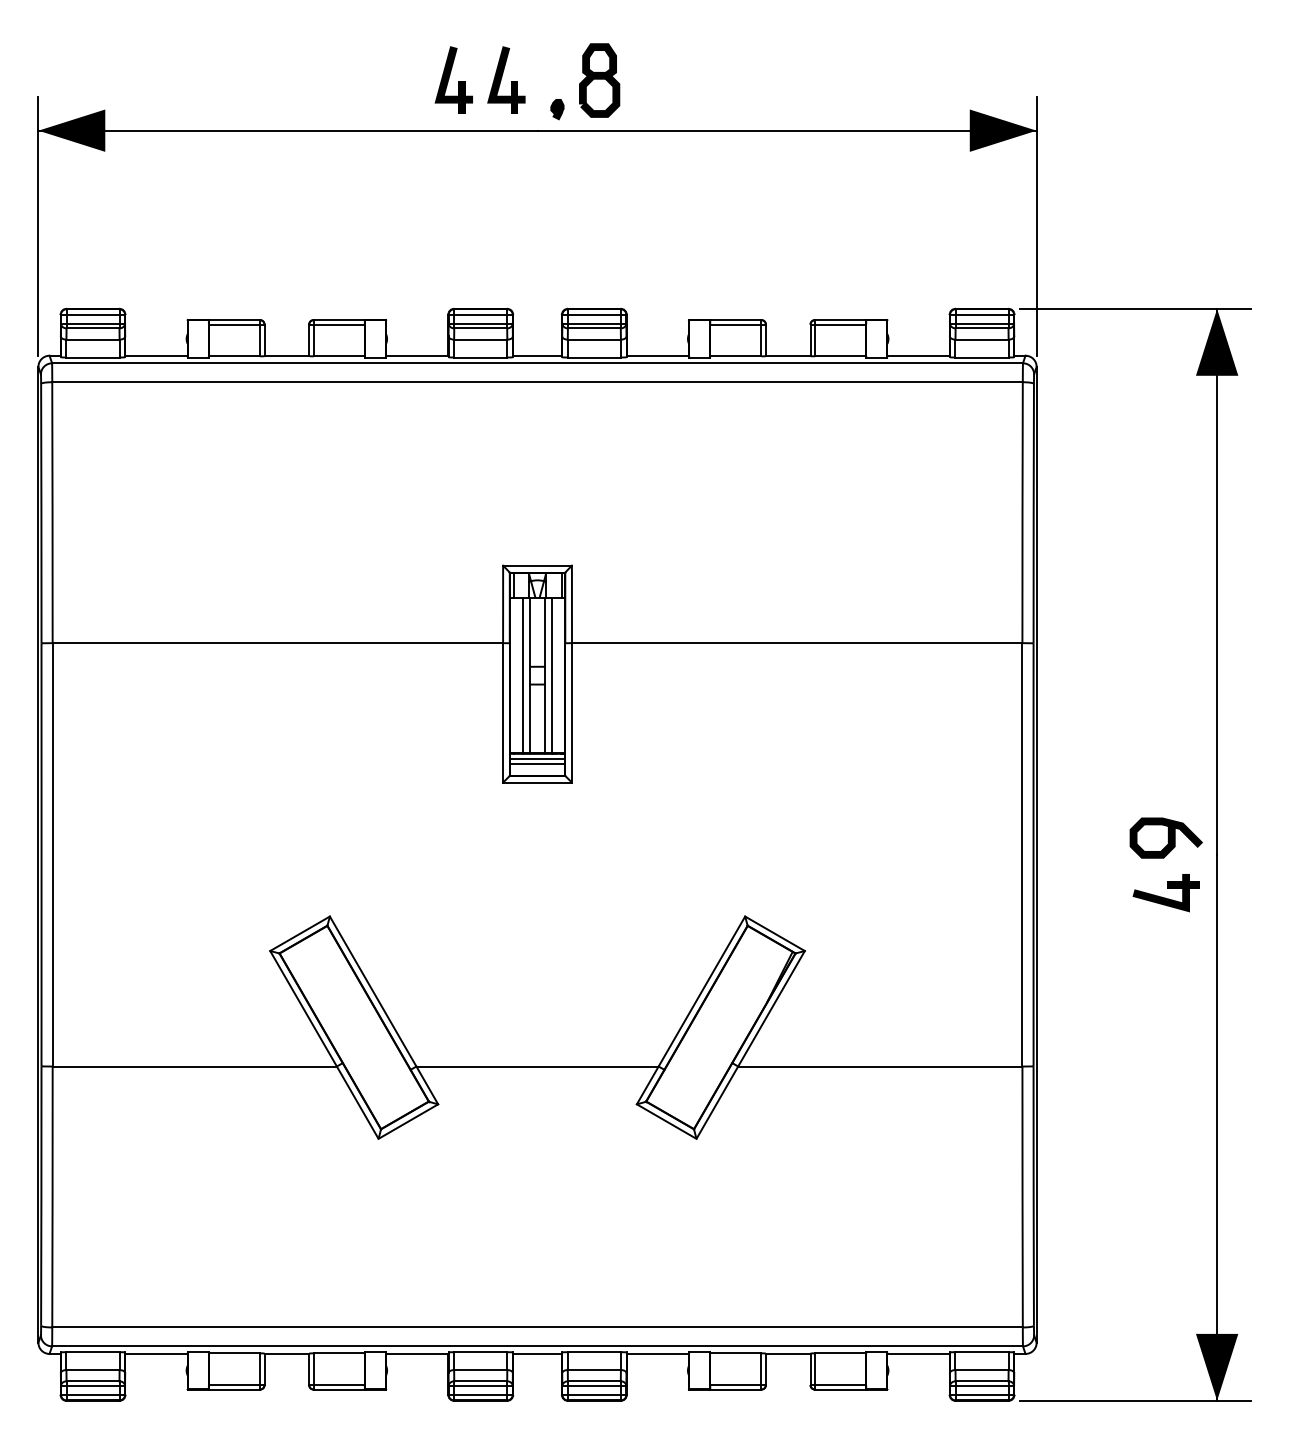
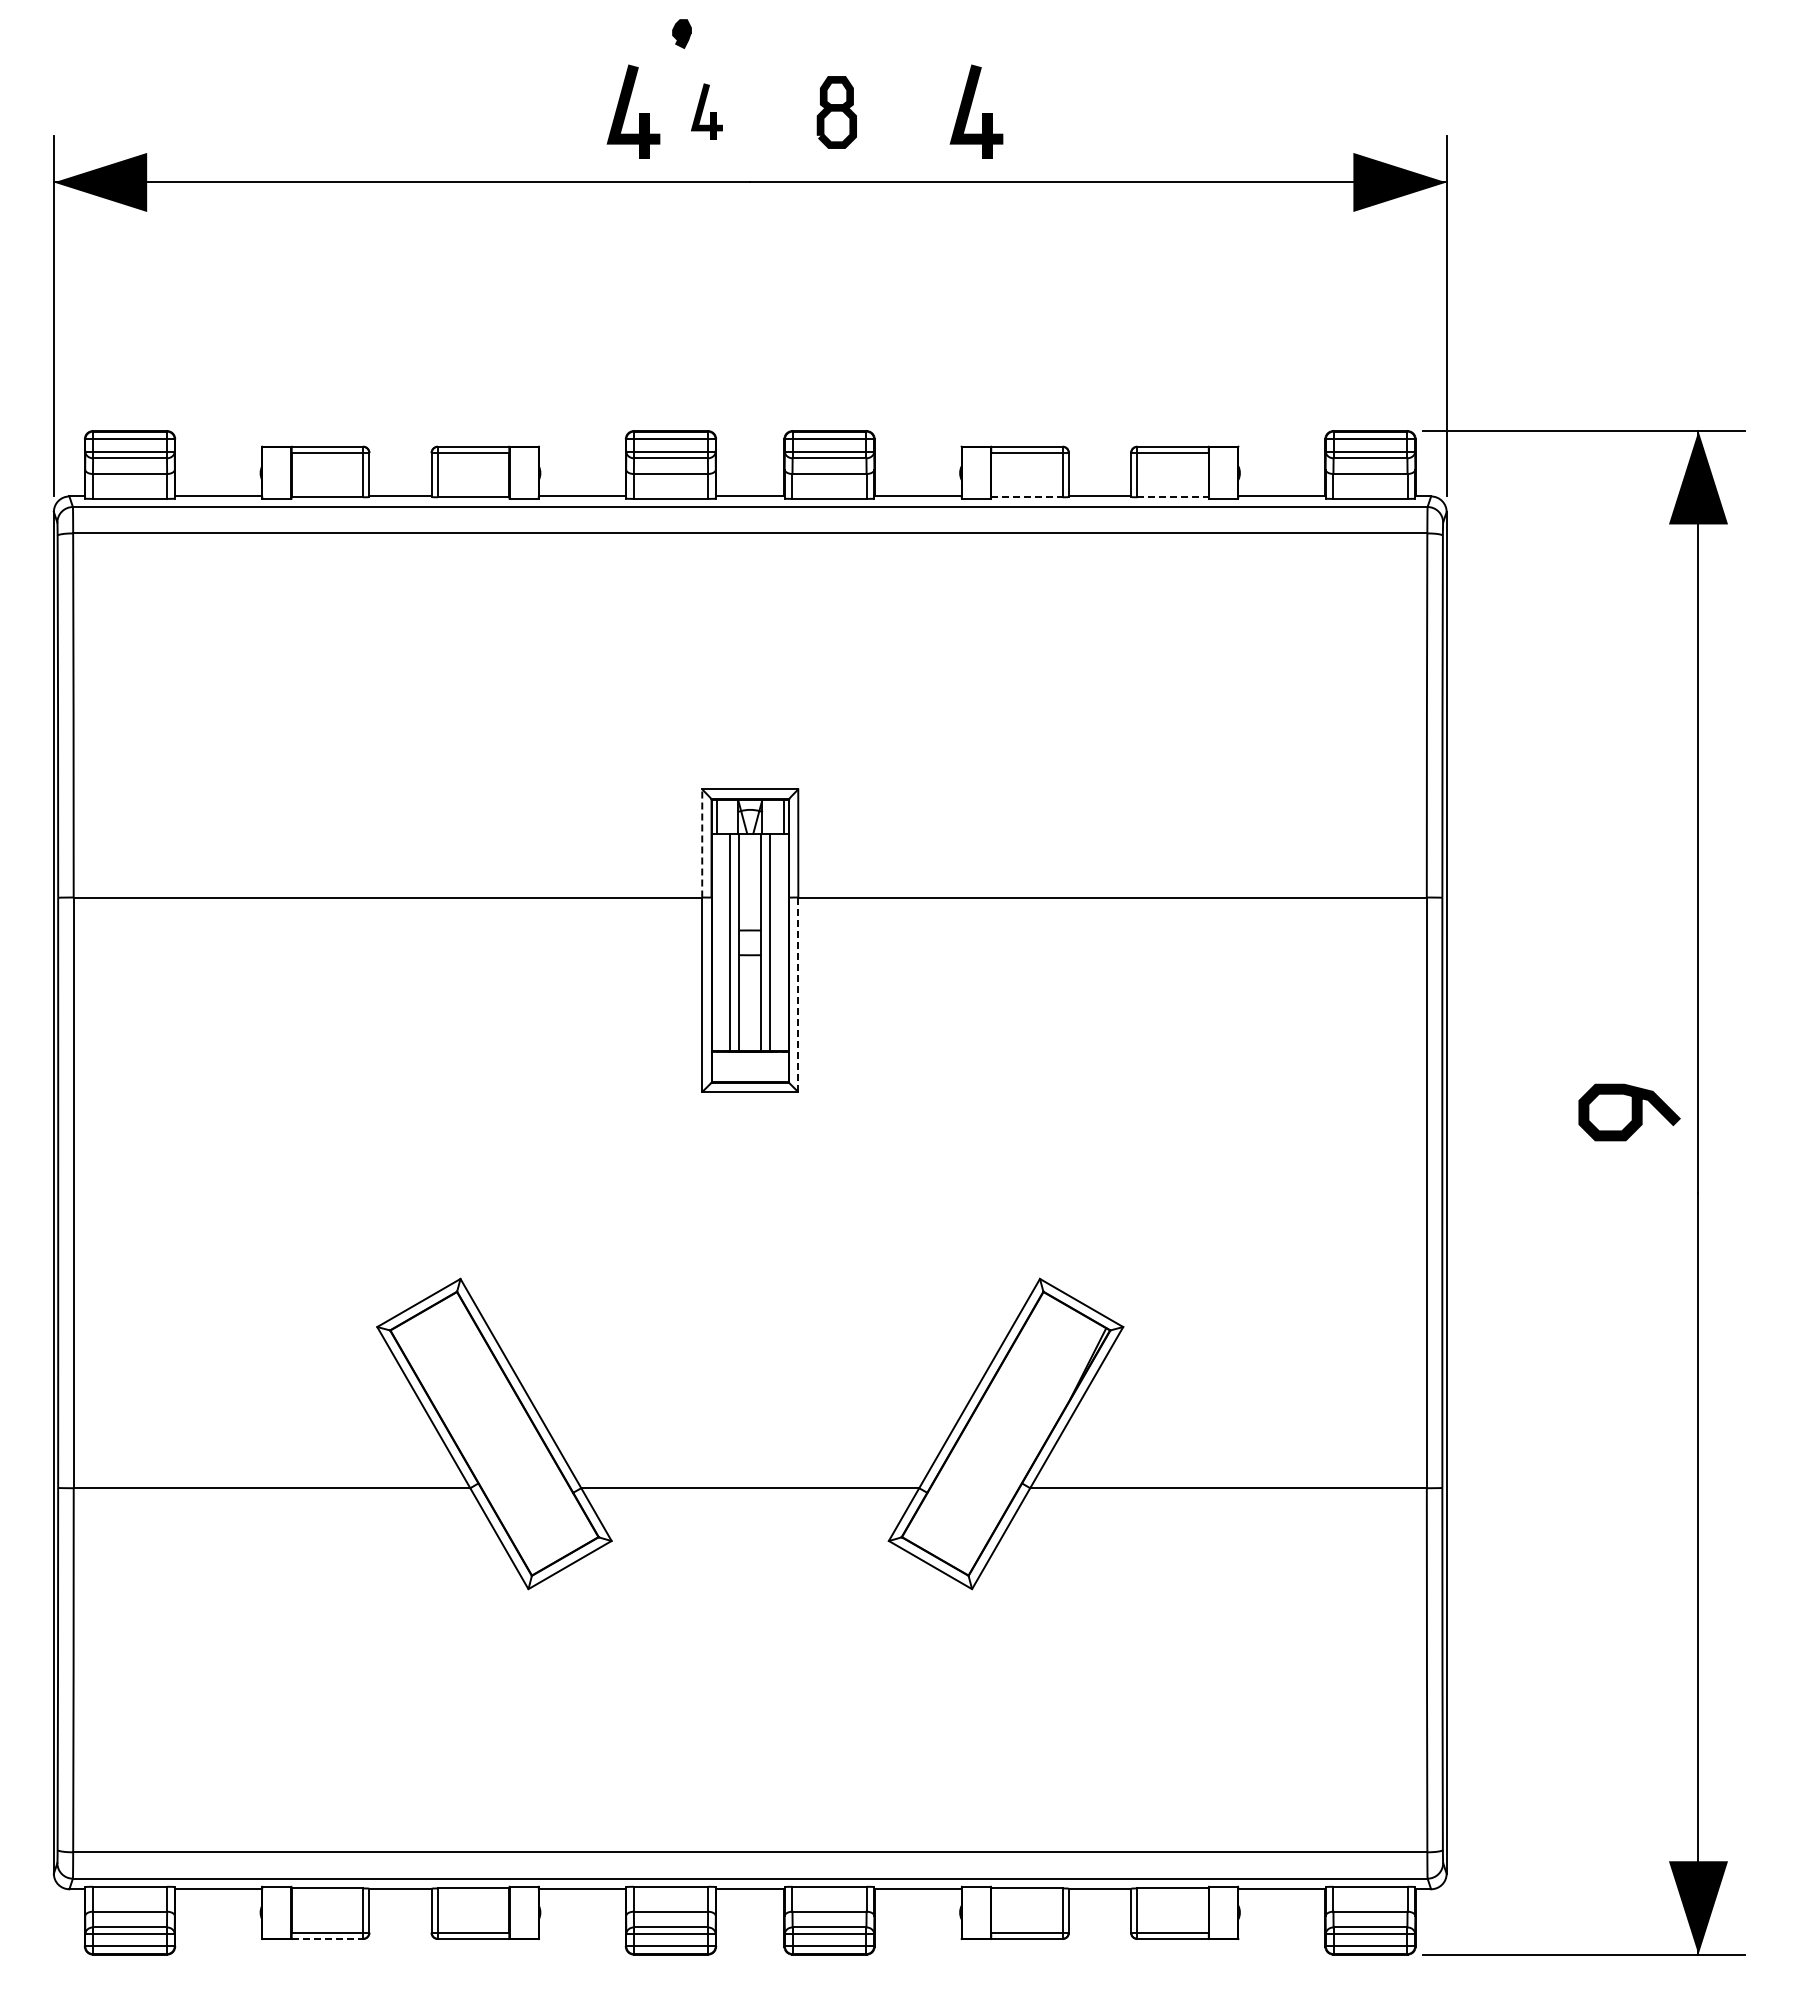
part: (506, 79) -> (706, 111), size x0.6
part: (695, 79) -> (970, 110), added
part: (599, 80) -> (836, 112), size x0.7
part: (557, 109) -> (681, 33), moved
line: (735, 356) -> (1026, 497), solid -> dashed
line: (840, 356) -> (1173, 497), solid -> dashed
line: (503, 603) -> (702, 842), solid -> dashed
line: (572, 713) -> (798, 995), solid -> dashed
line: (536, 759) -> (749, 1059), removed
line: (536, 764) -> (749, 1066), removed
curve: (1167, 838) -> (1631, 1112), moved
part: (1167, 888) -> (1629, 1239), removed
line: (234, 1389) -> (327, 1938), solid -> dashed

